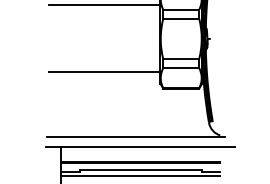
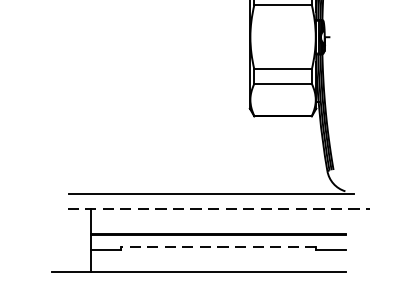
line: (104, 72) -> (160, 90), removed
line: (140, 146) -> (218, 208), solid -> dashed
line: (140, 170) -> (218, 247), solid -> dashed
line: (140, 176) -> (218, 256), removed

